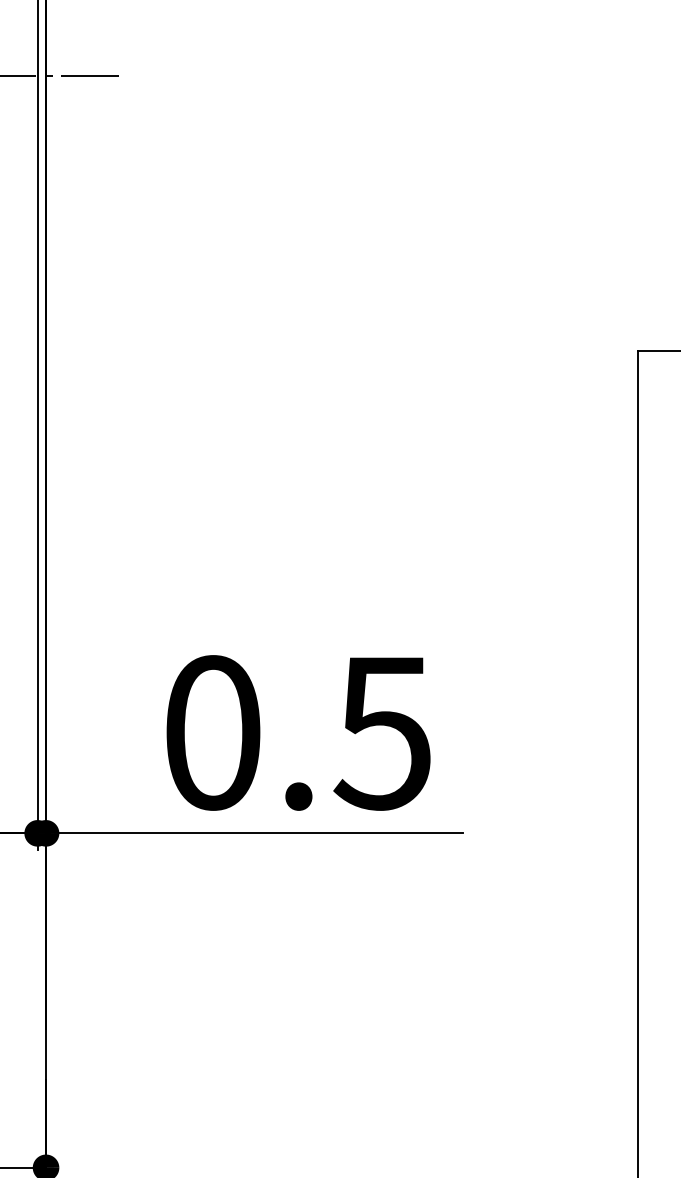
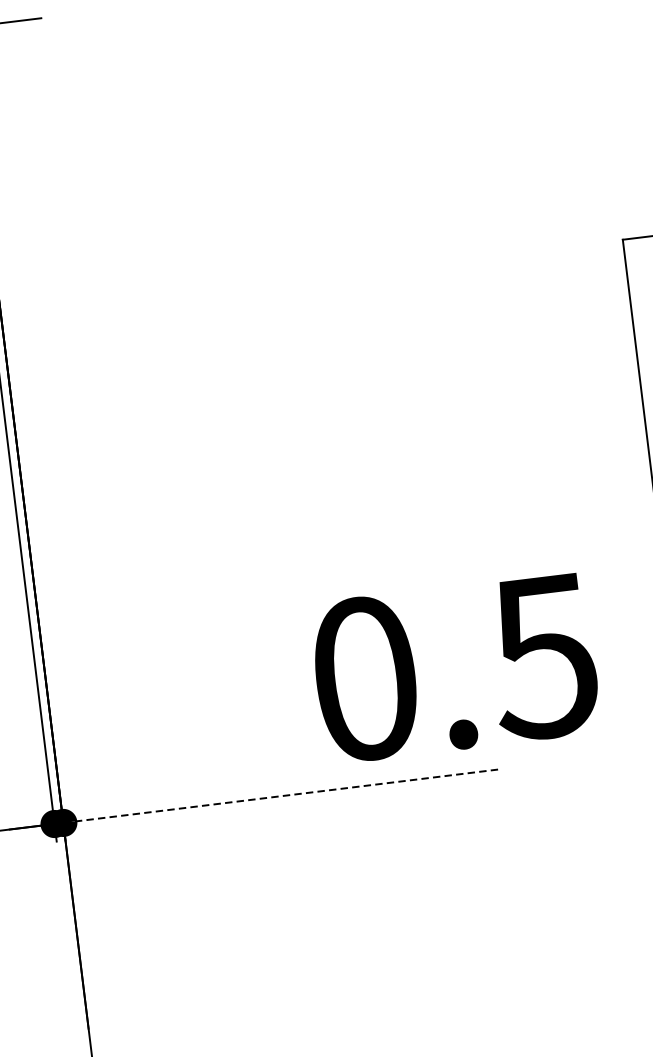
text: (298, 732) -> (455, 667), moved
line: (254, 833) -> (282, 796), solid -> dashed

